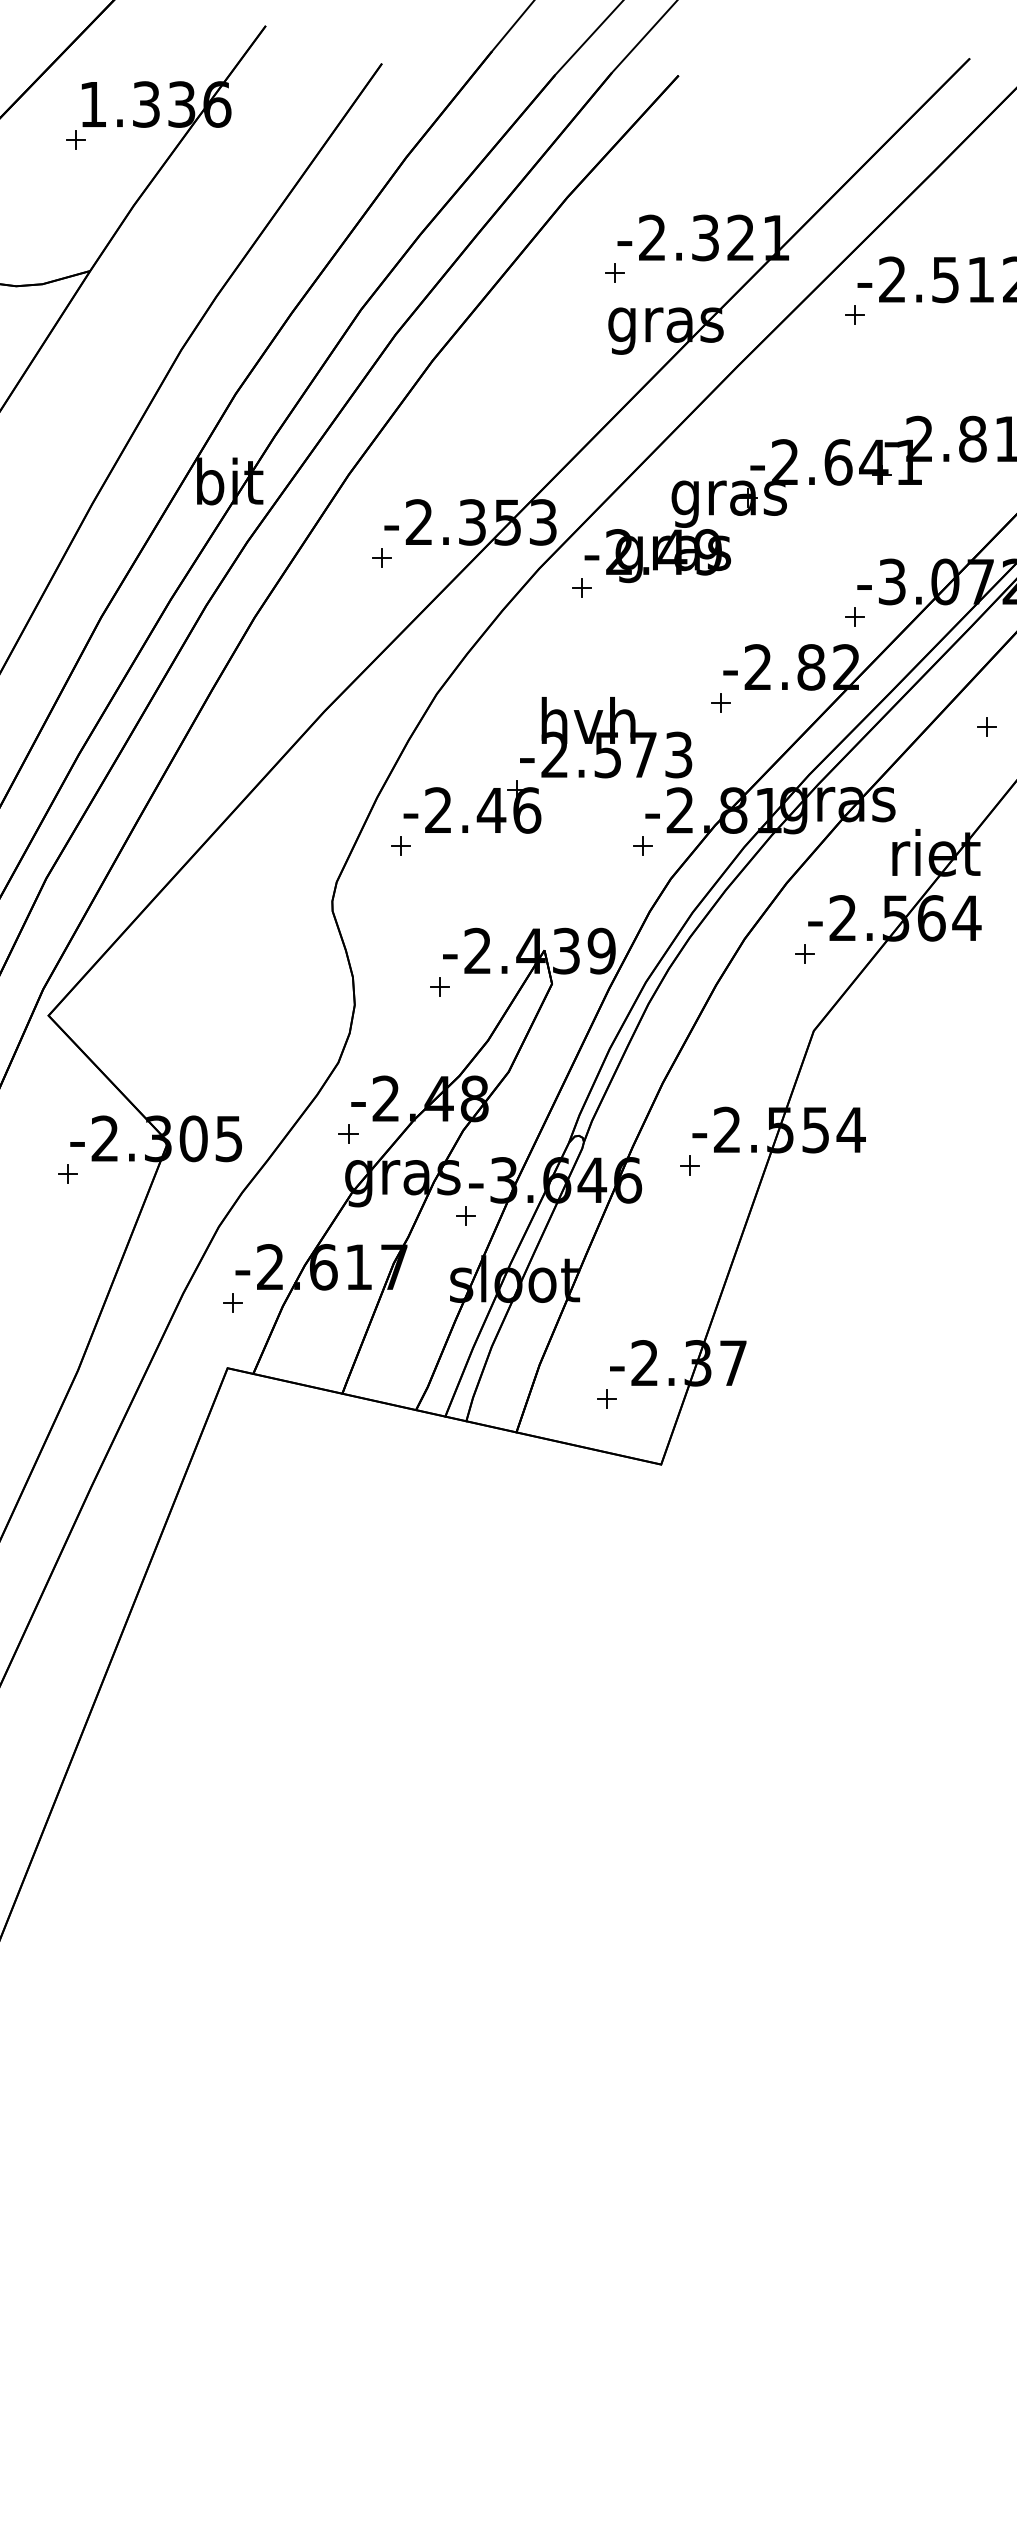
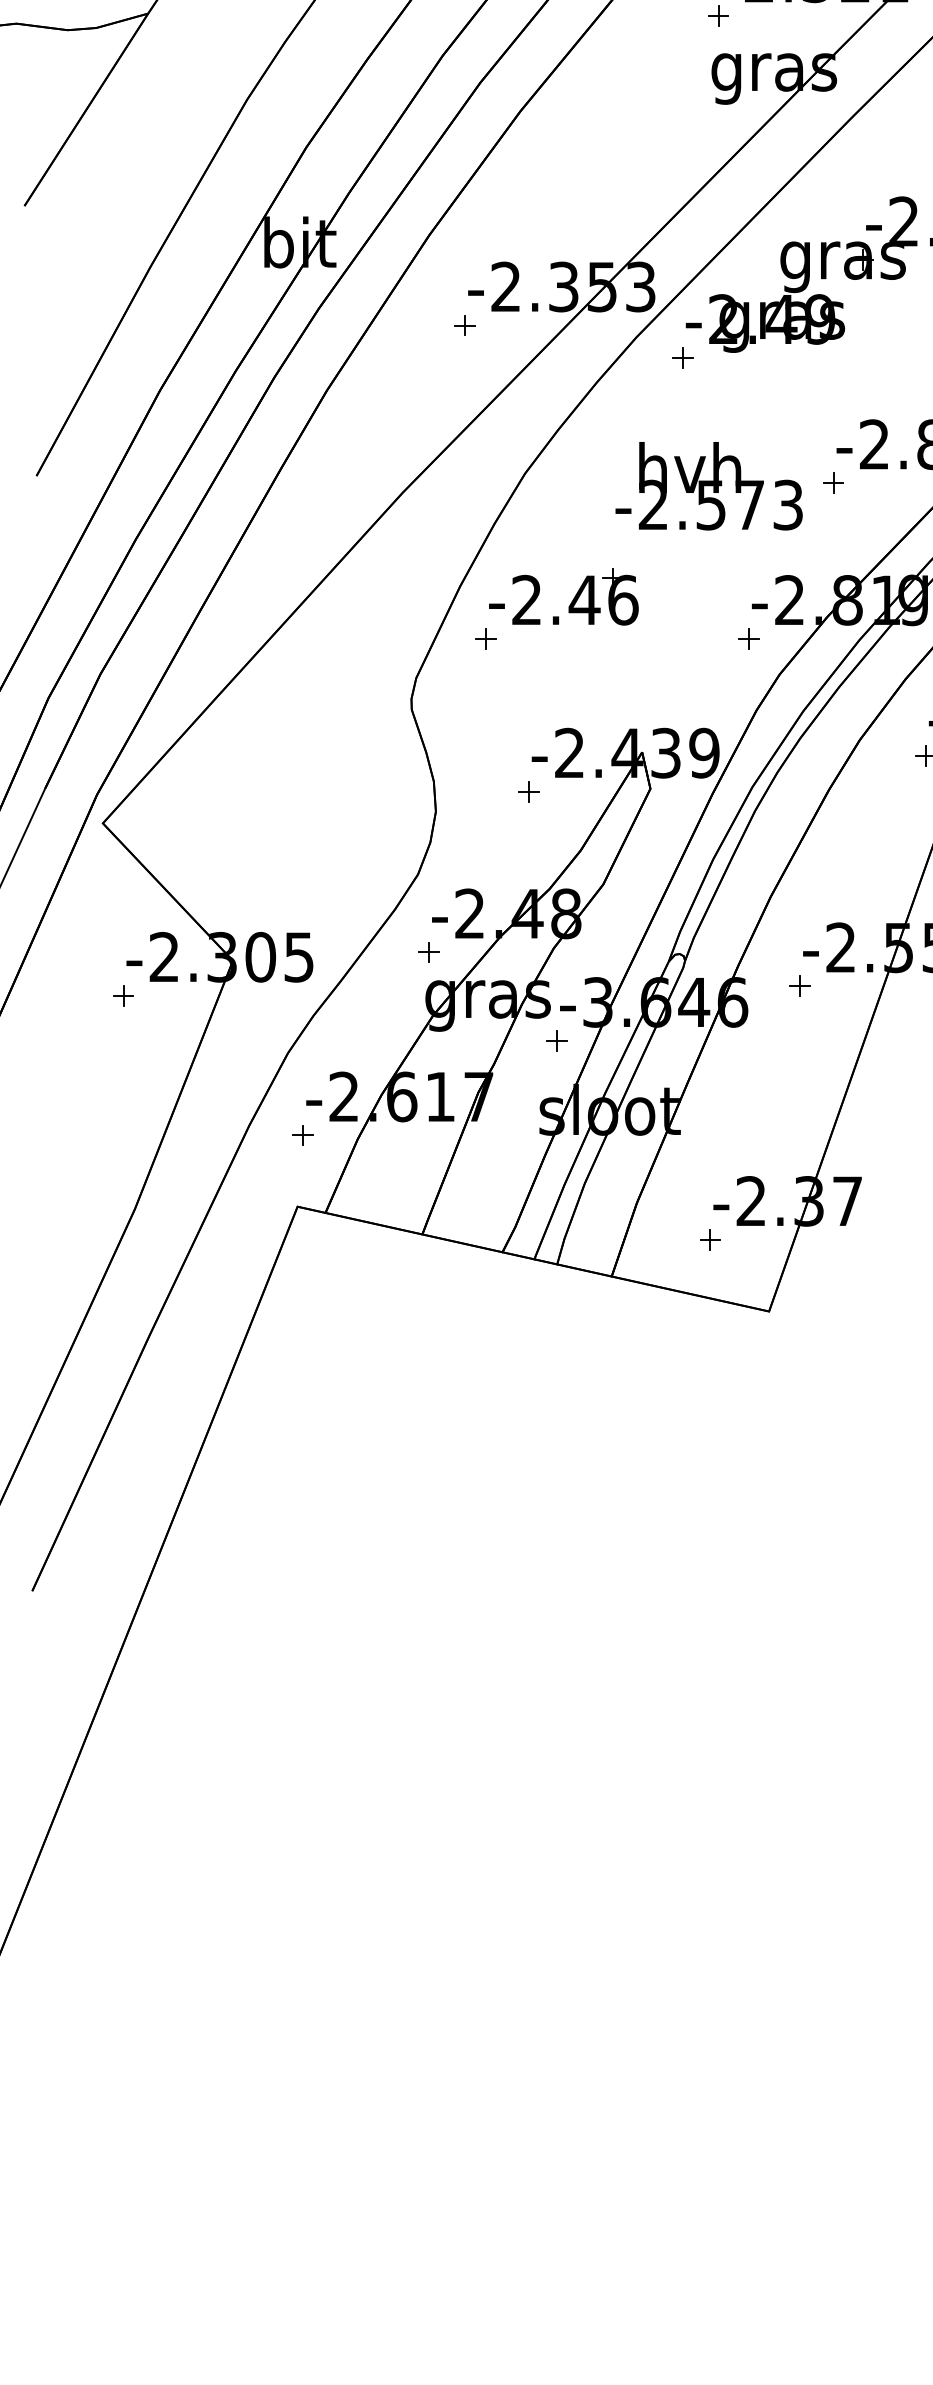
text: (606, 737) -> (709, 486), moved

